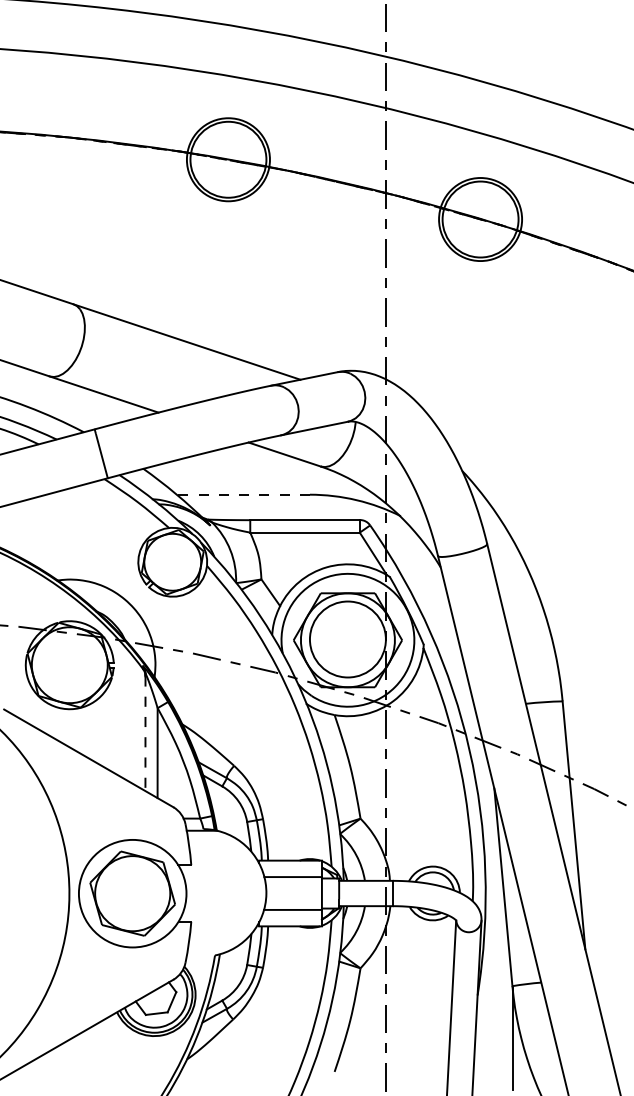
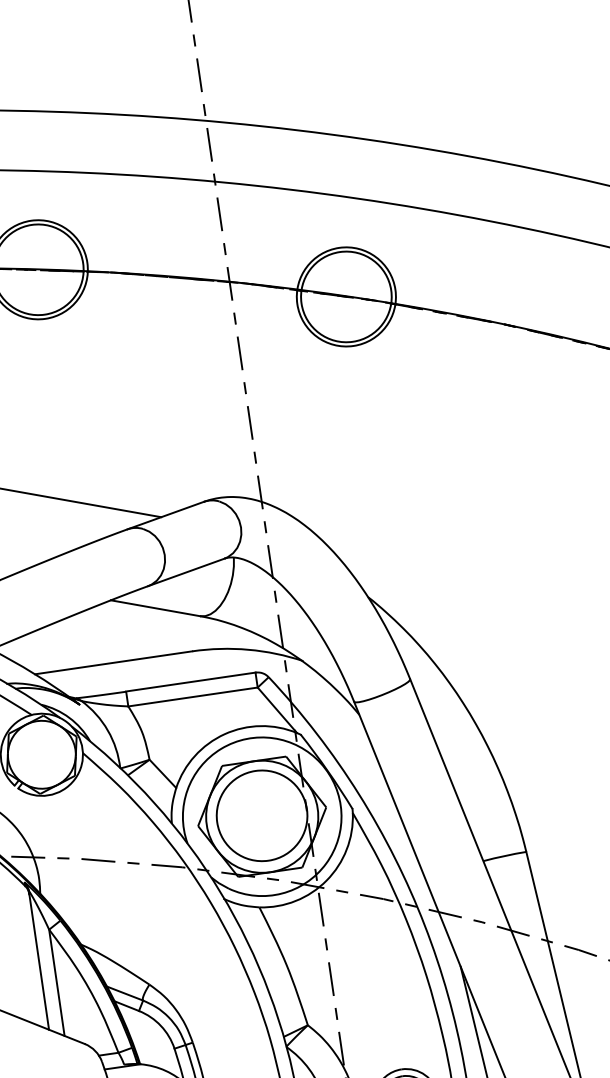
line: (243, 494) -> (113, 662), dashed -> solid
line: (145, 734) -> (39, 962), dashed -> solid

